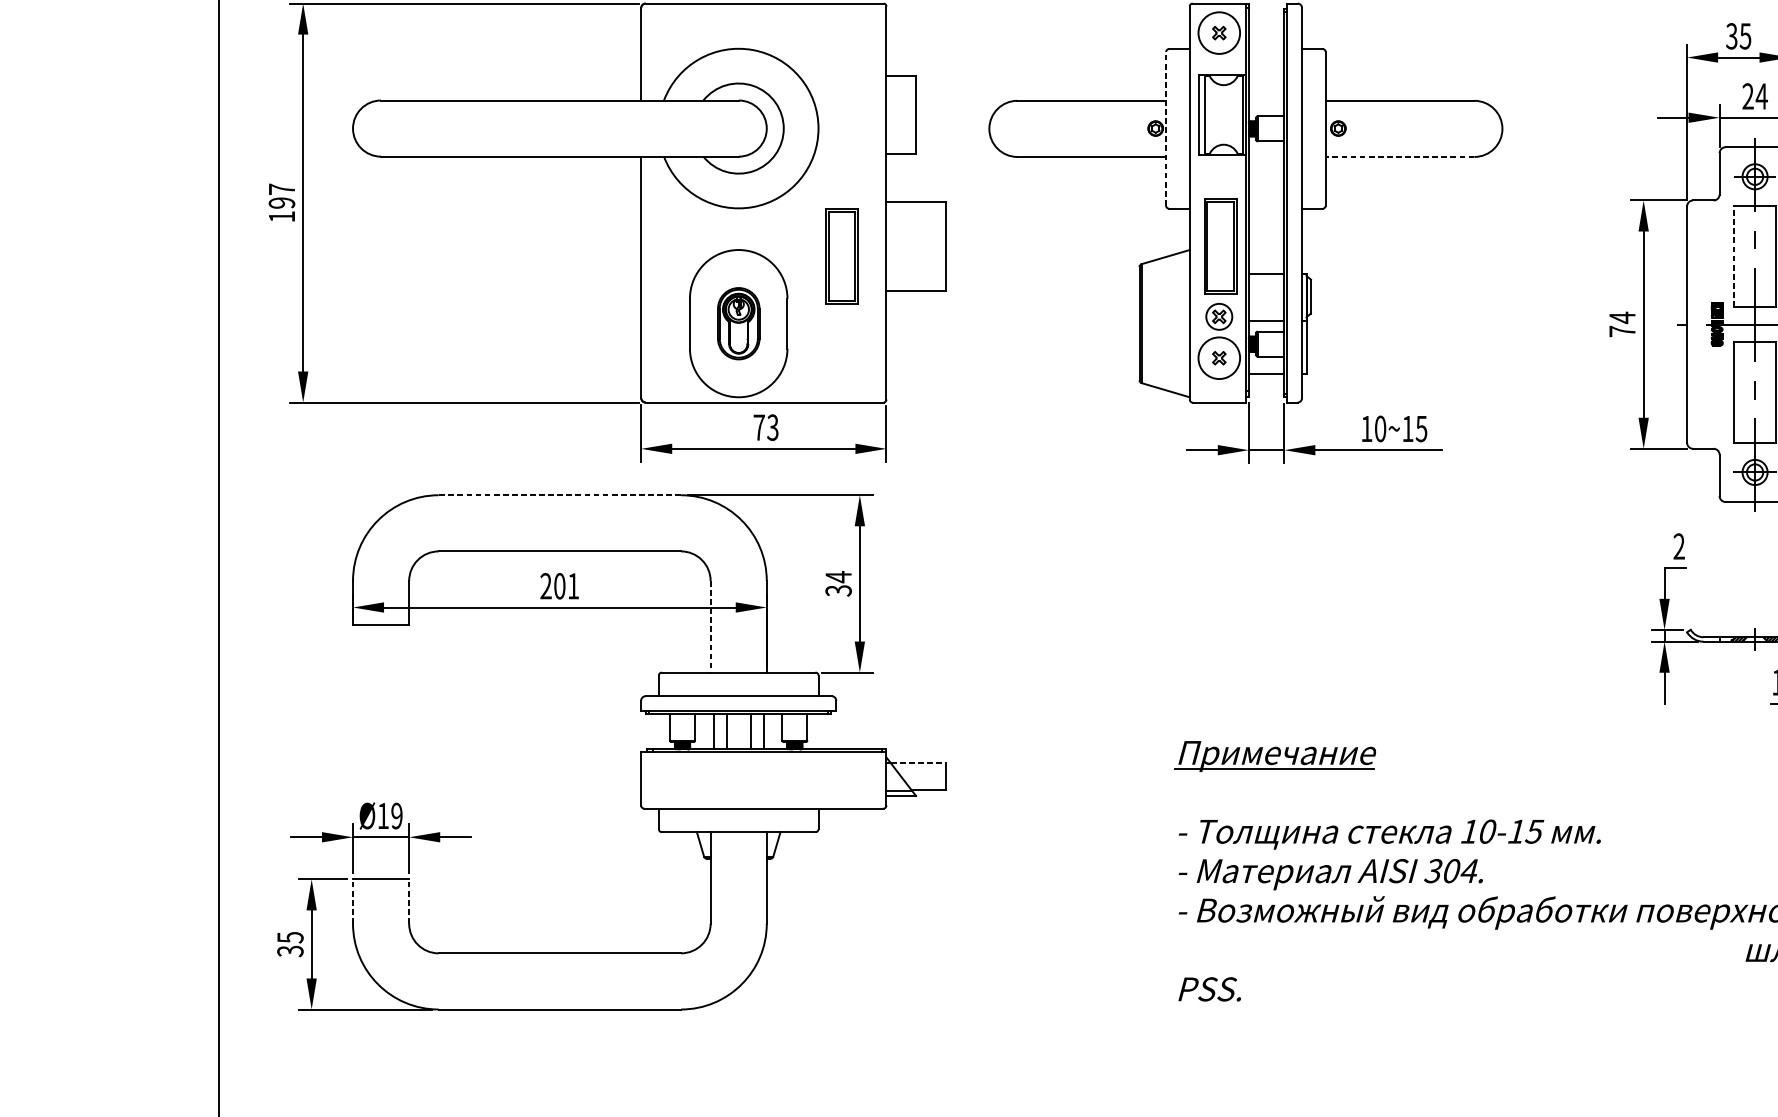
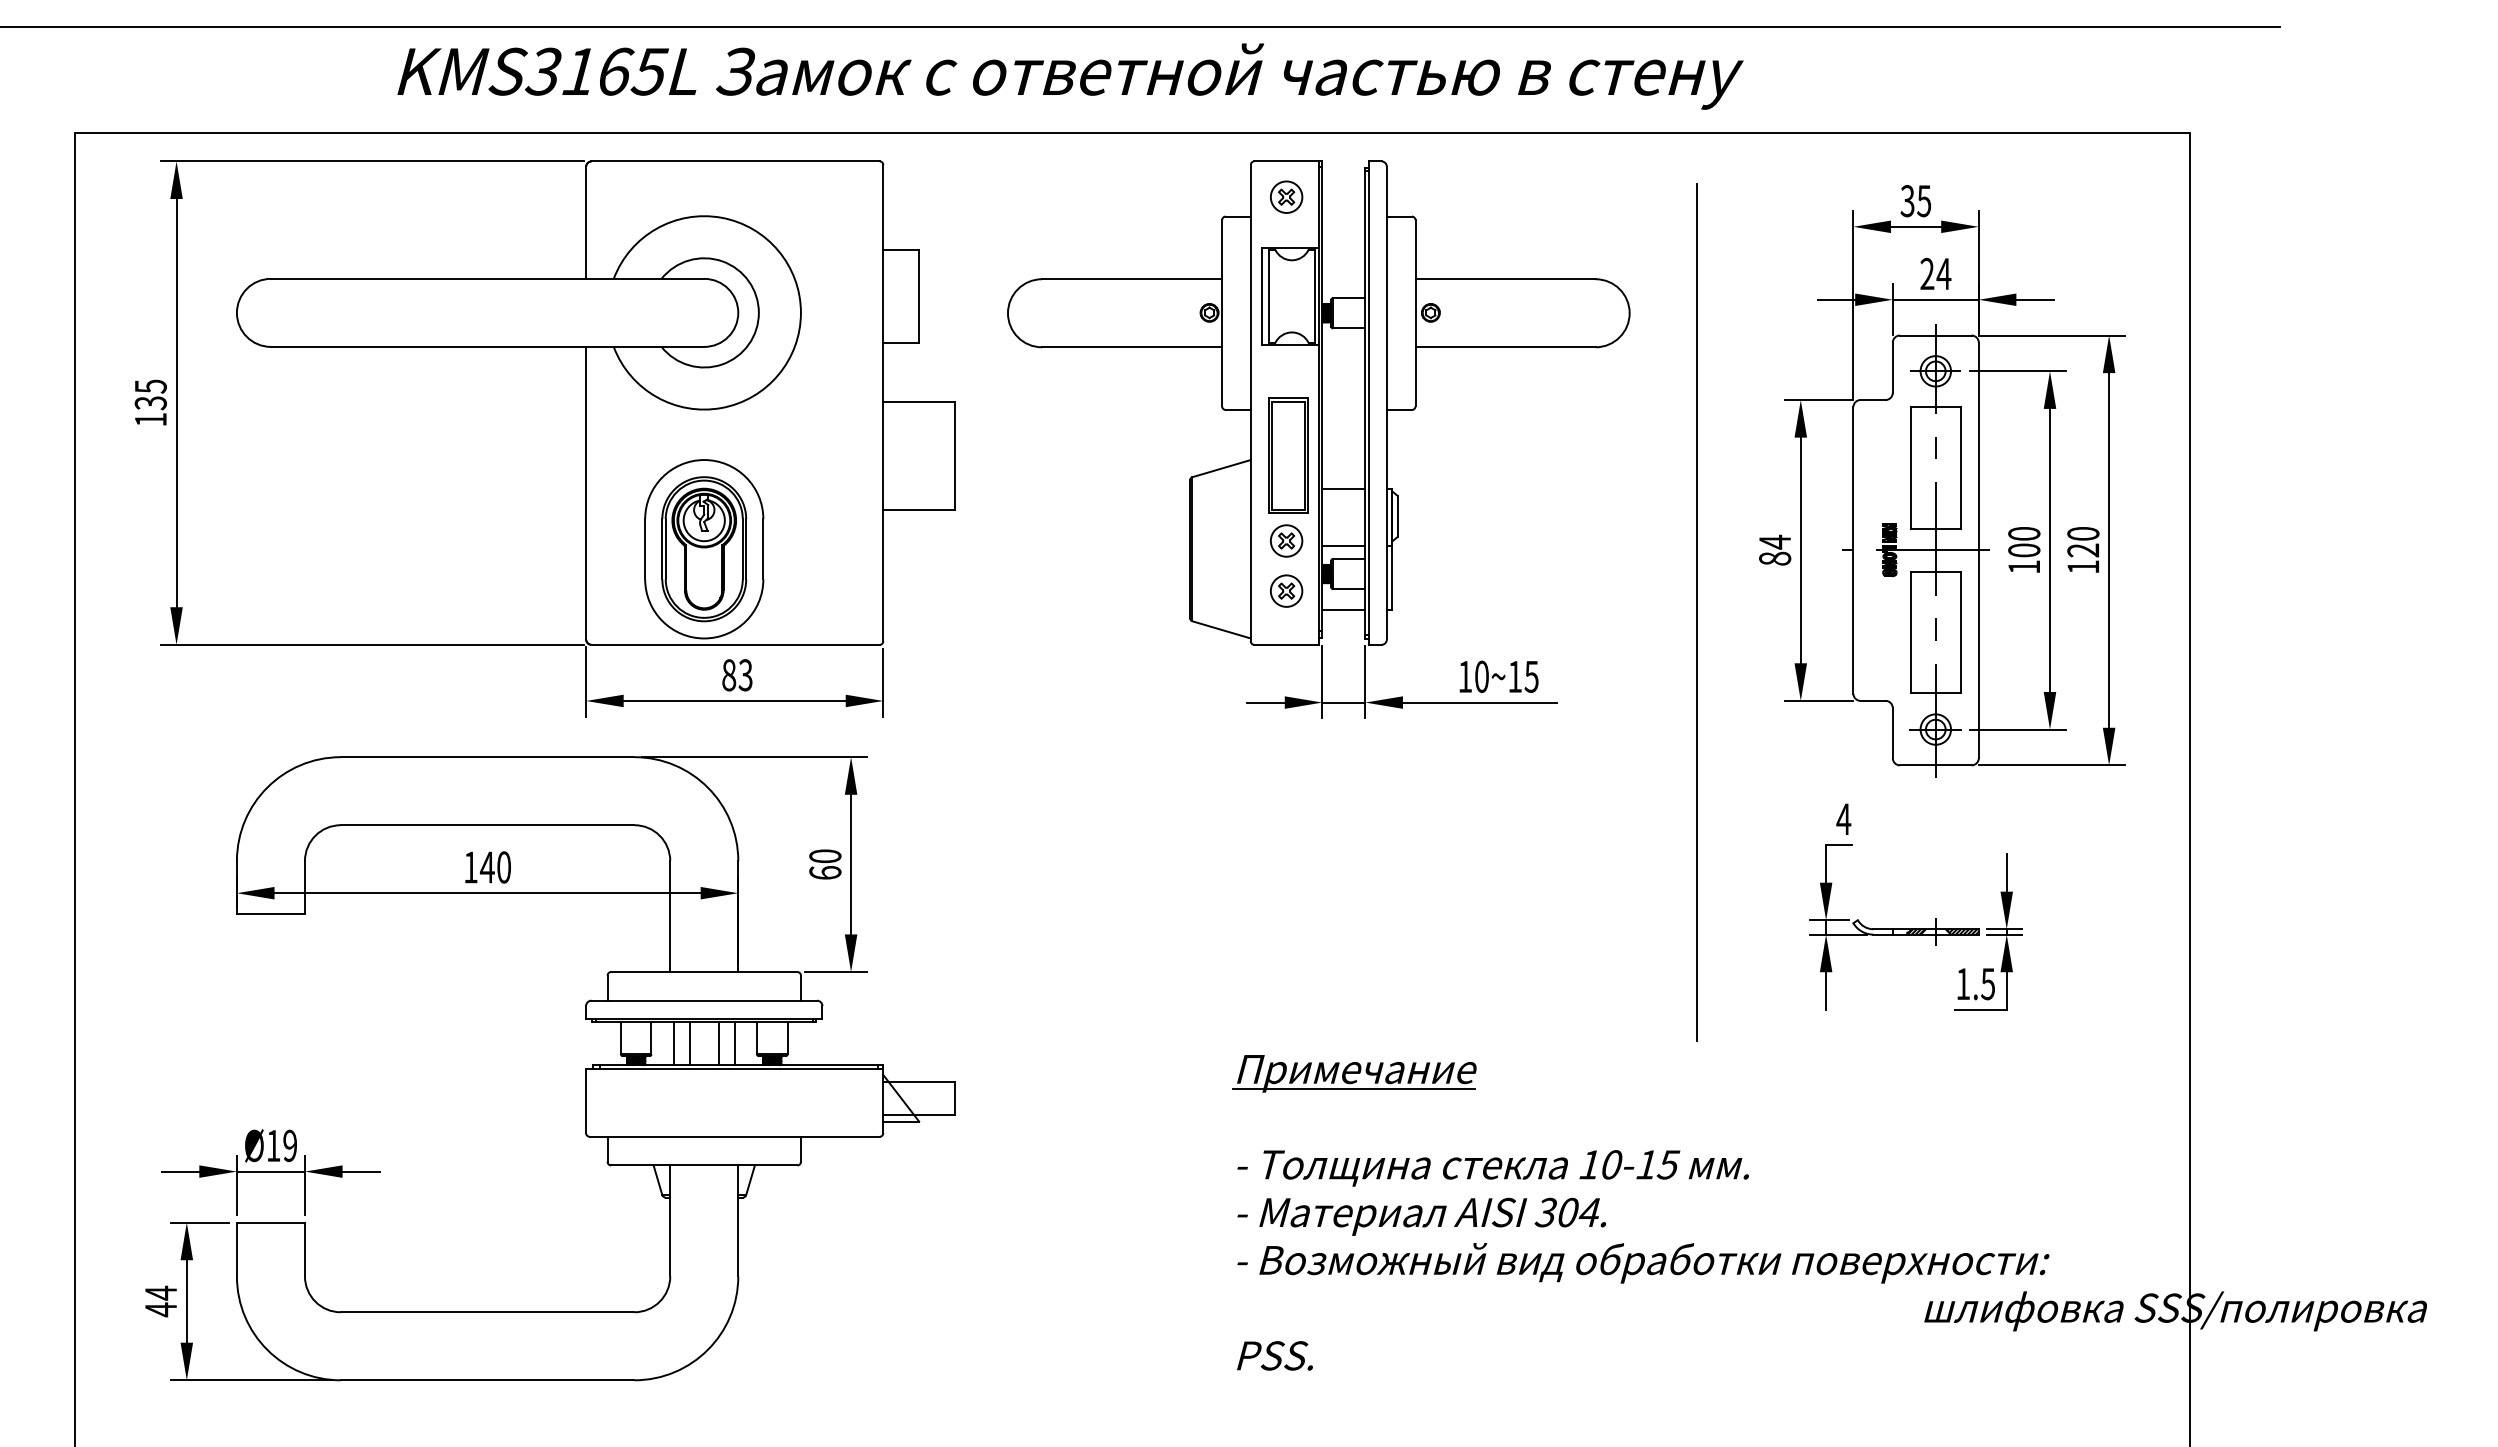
circle: (1219, 32) -> (1286, 196), size x0.62
line: (1166, 128) -> (1222, 312), dashed -> solid
line: (1399, 157) -> (1505, 347), dashed -> solid
text: (281, 195) -> (150, 394), 197 -> 135
part: (842, 256) -> (829, 467), removed
line: (1734, 257) -> (1910, 468), dashed -> solid
part: (738, 323) -> (704, 549), size x1.67
text: (1622, 331) -> (1775, 558), 74 -> 84
circle: (1219, 357) -> (1286, 590), size x0.62
line: (1557, 375) -> (1696, 612), added
text: (759, 427) -> (729, 675), 73 -> 83
line: (559, 495) -> (487, 757), dashed -> solid
text: (1678, 545) -> (1843, 818), 2 -> 4
text: (838, 583) -> (825, 864), 34 -> 60
text: (559, 586) -> (487, 867), 201 -> 140
line: (710, 626) -> (670, 916), dashed -> solid
line: (918, 762) -> (922, 1081), dashed -> solid
line: (352, 901) -> (236, 1249), dashed -> solid
line: (408, 901) -> (304, 1249), dashed -> solid
text: (290, 944) -> (161, 1301), 35 -> 44

